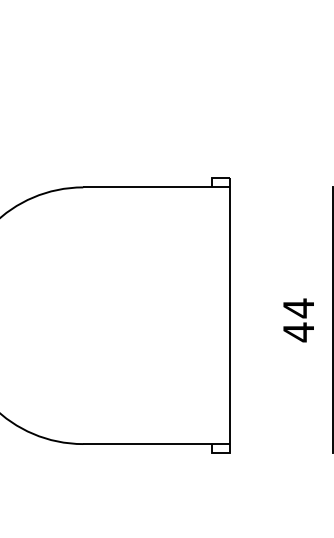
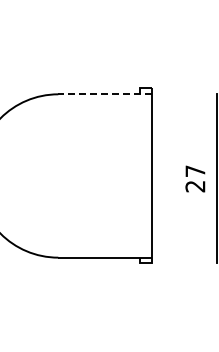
line: (157, 187) -> (105, 94), solid -> dashed
text: (298, 319) -> (195, 178), 44 -> 27

